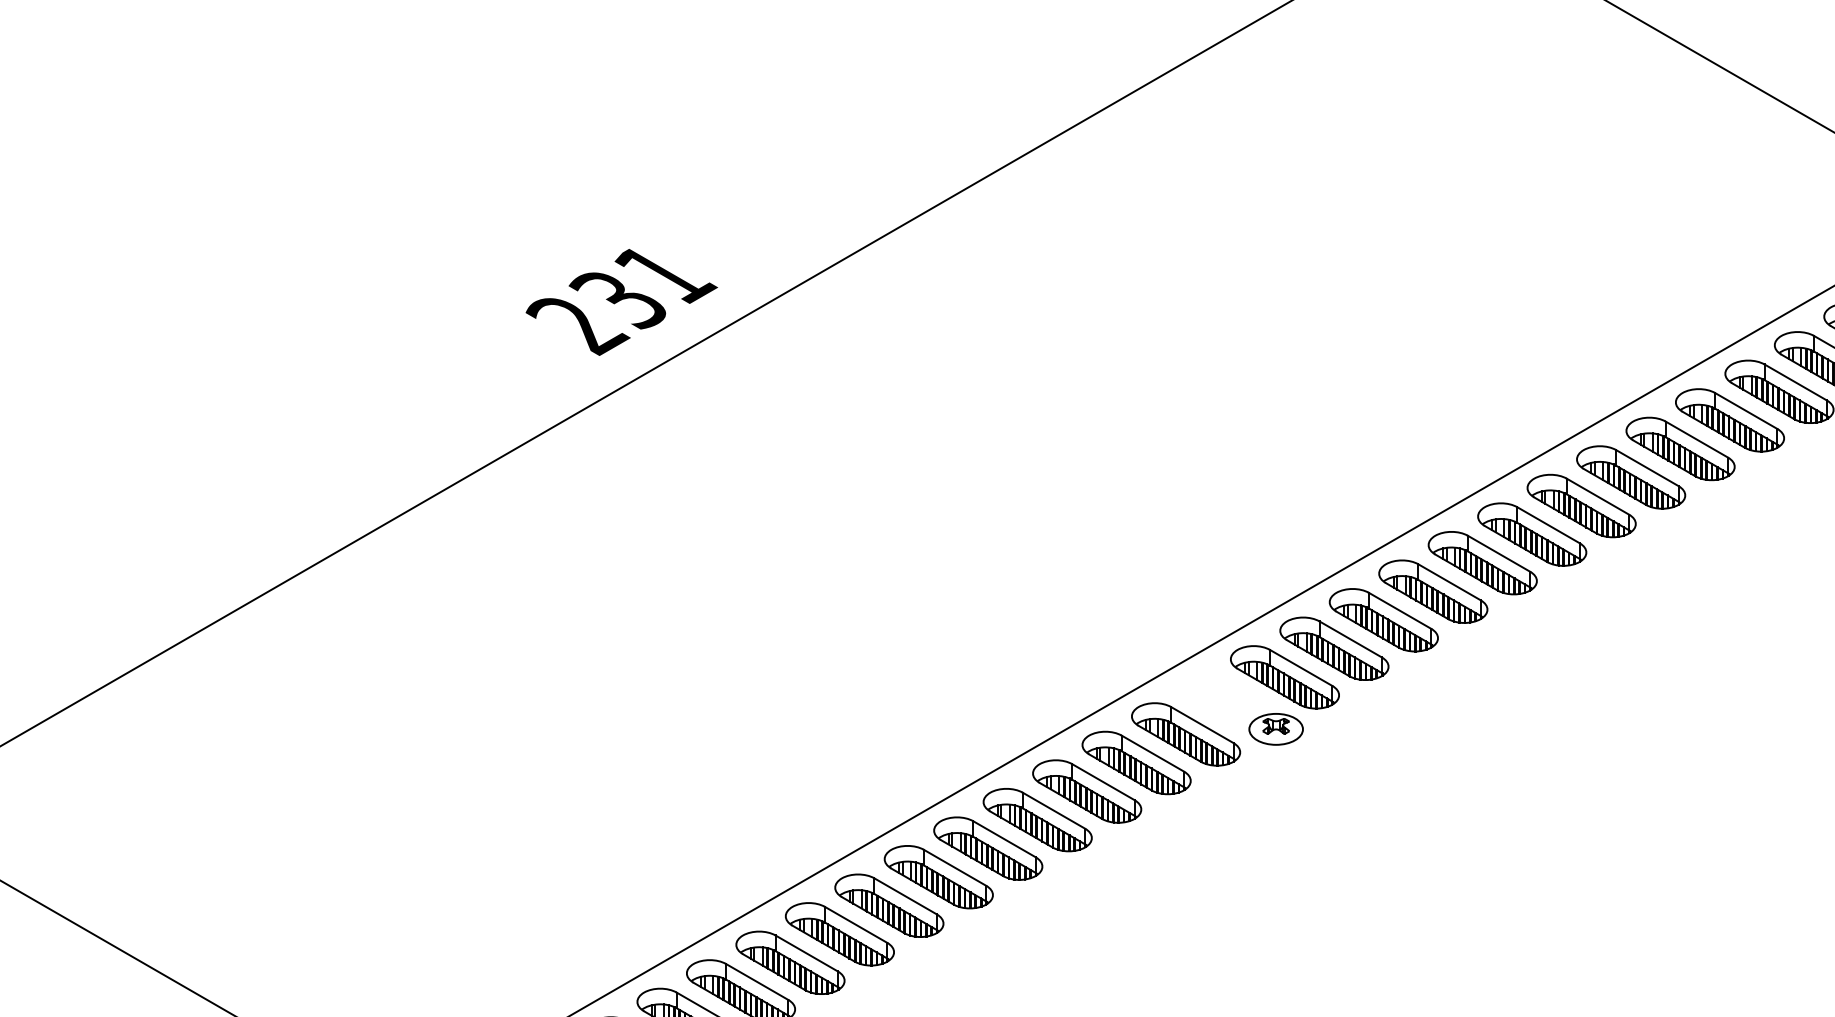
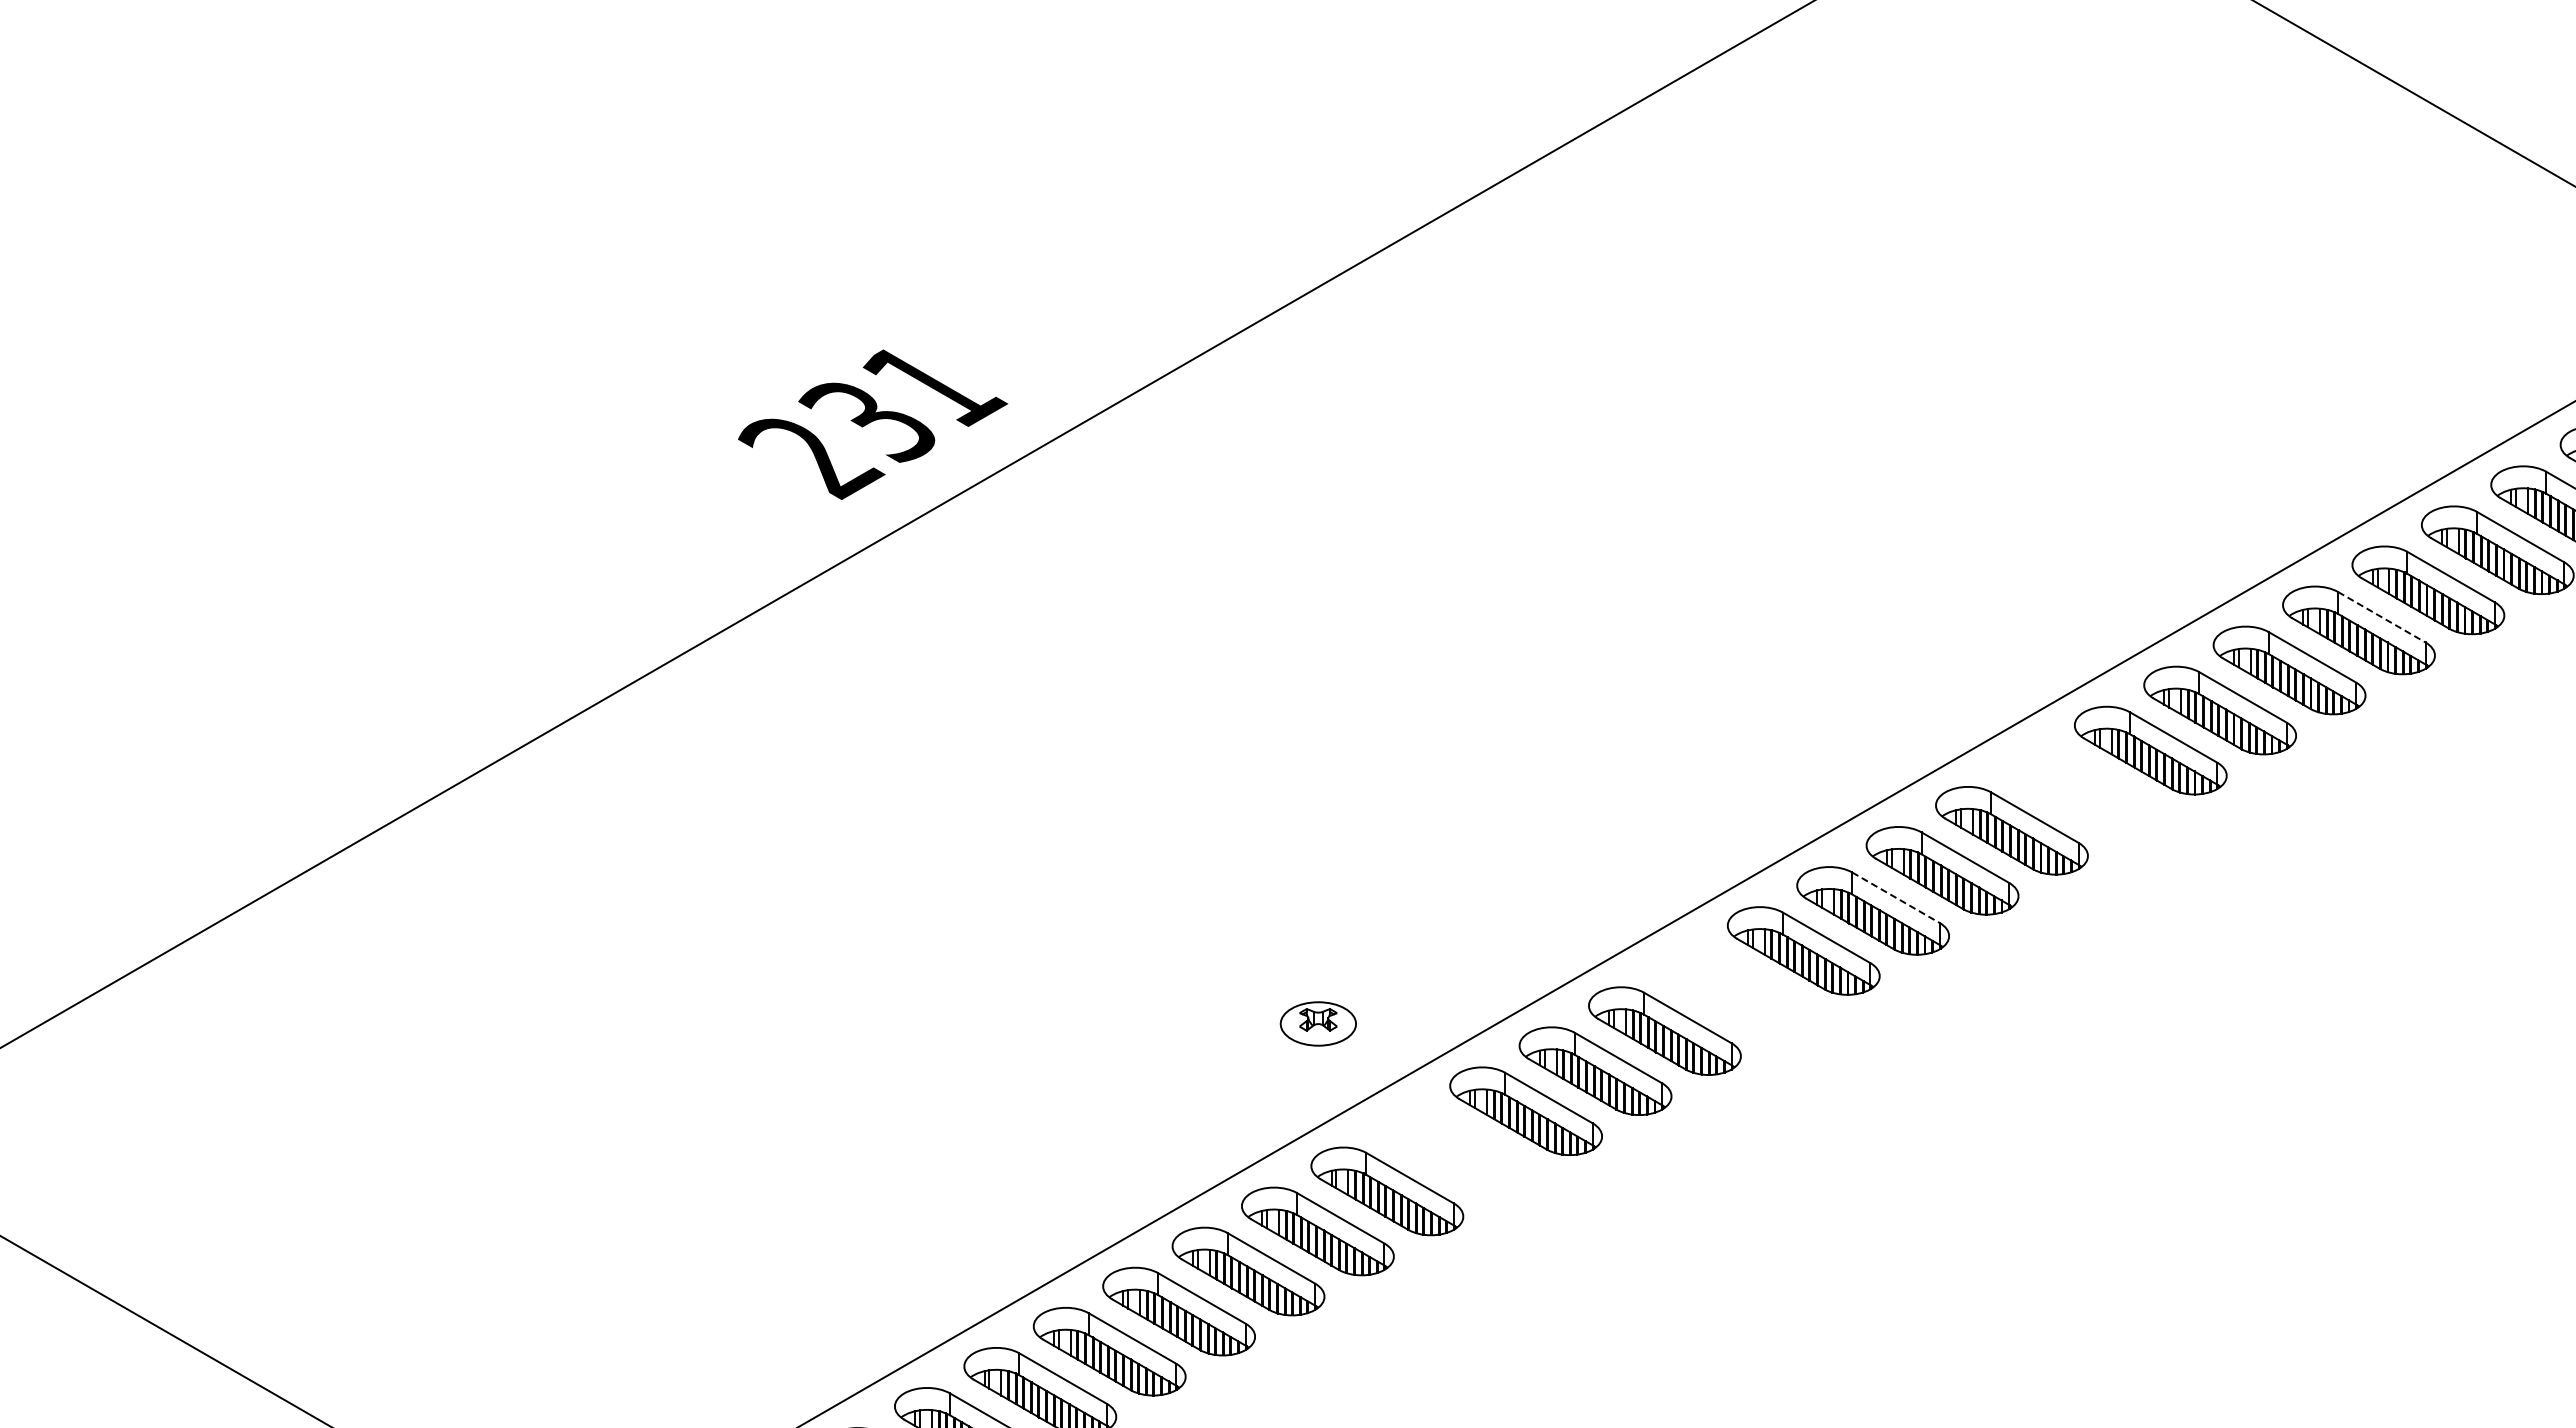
line: (1697, 439) -> (2382, 617), solid -> dashed
part: (1482, 563) -> (2081, 790), removed
line: (1351, 639) -> (1896, 897), solid -> dashed
part: (1275, 729) -> (1317, 1023), moved
part: (1037, 819) -> (1456, 1150), removed

